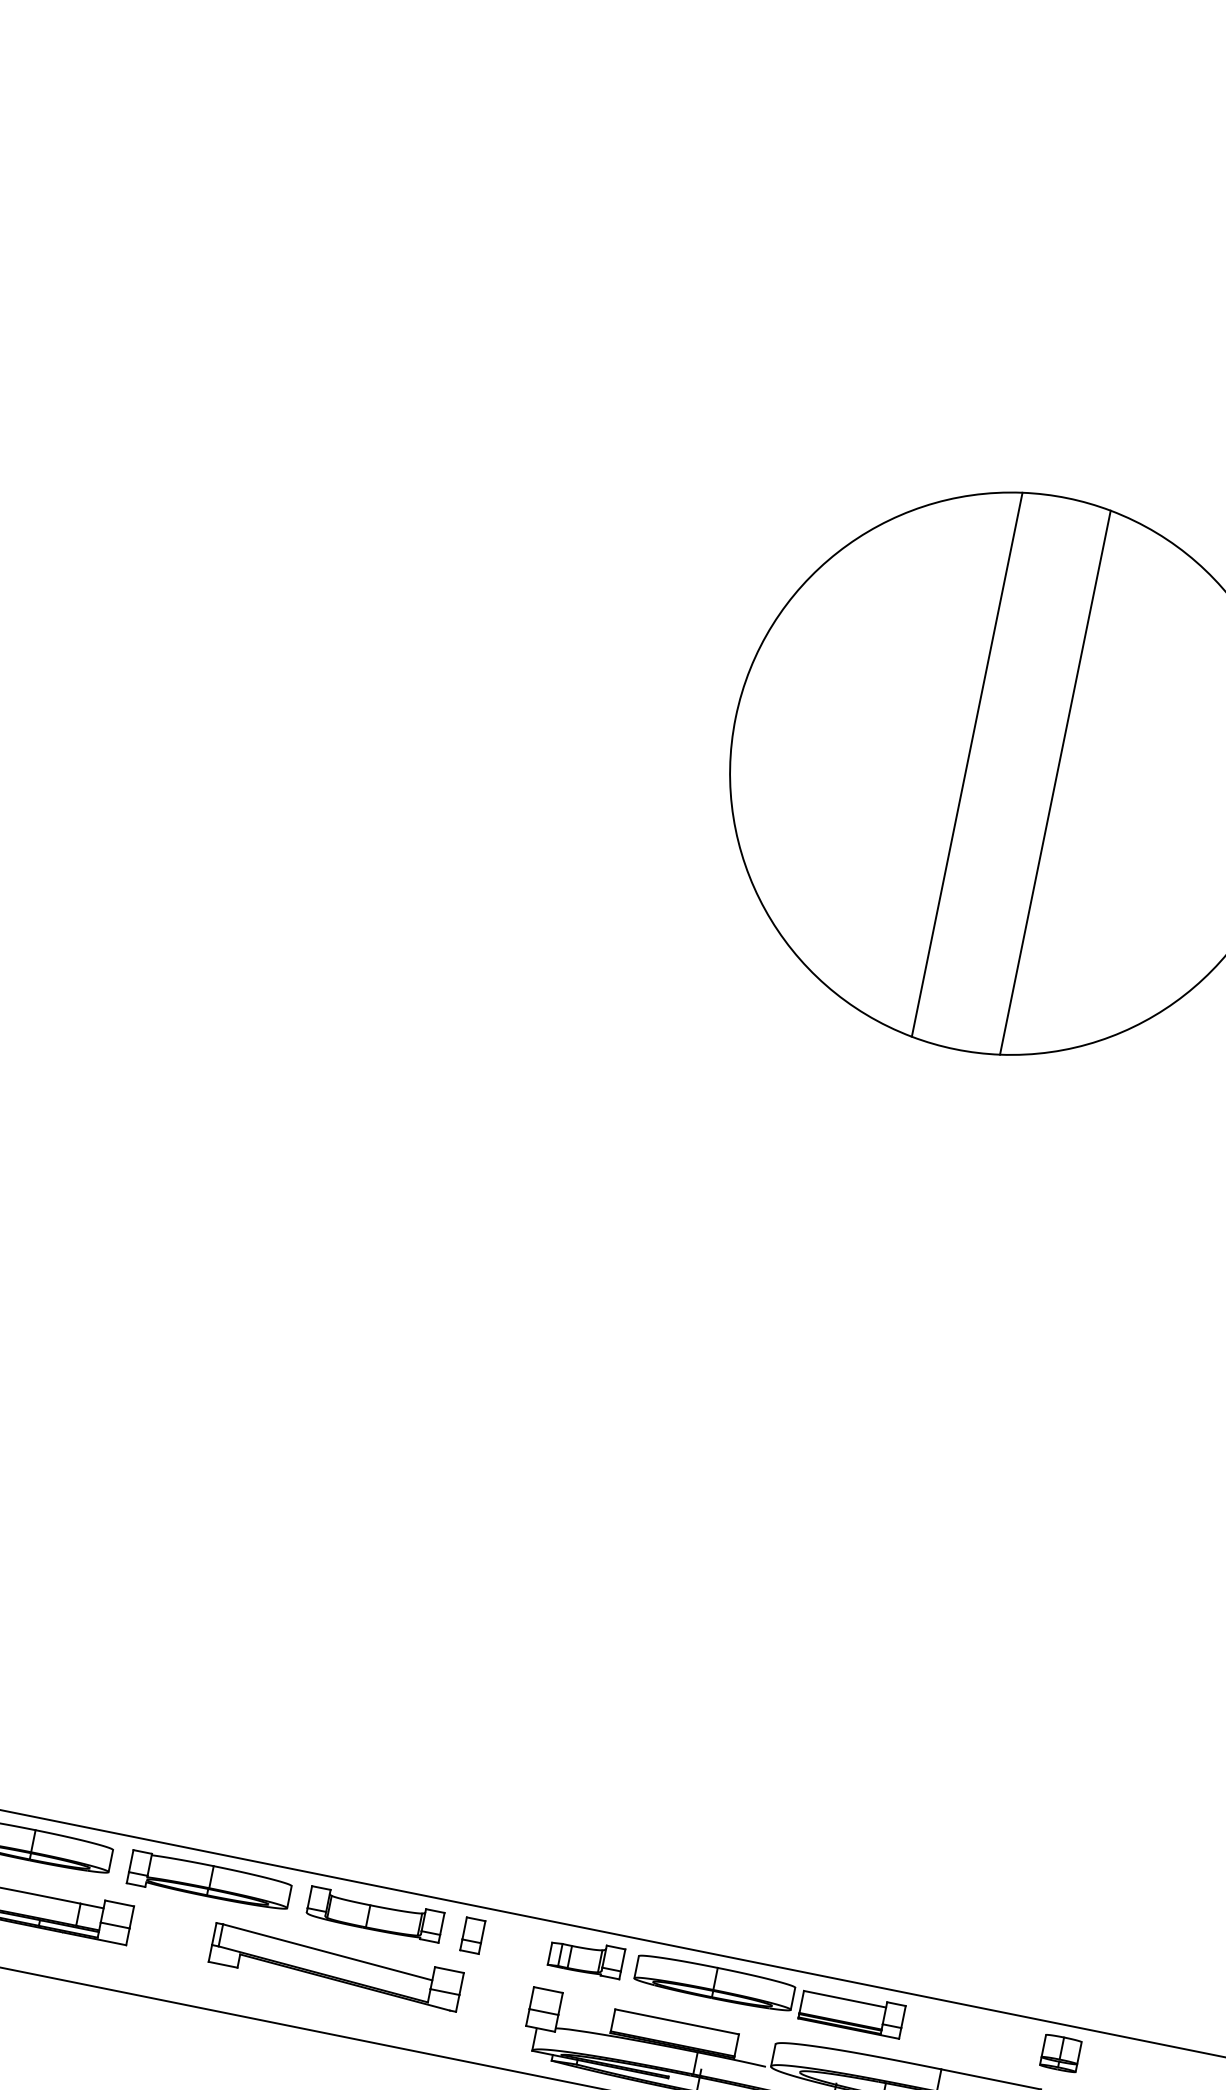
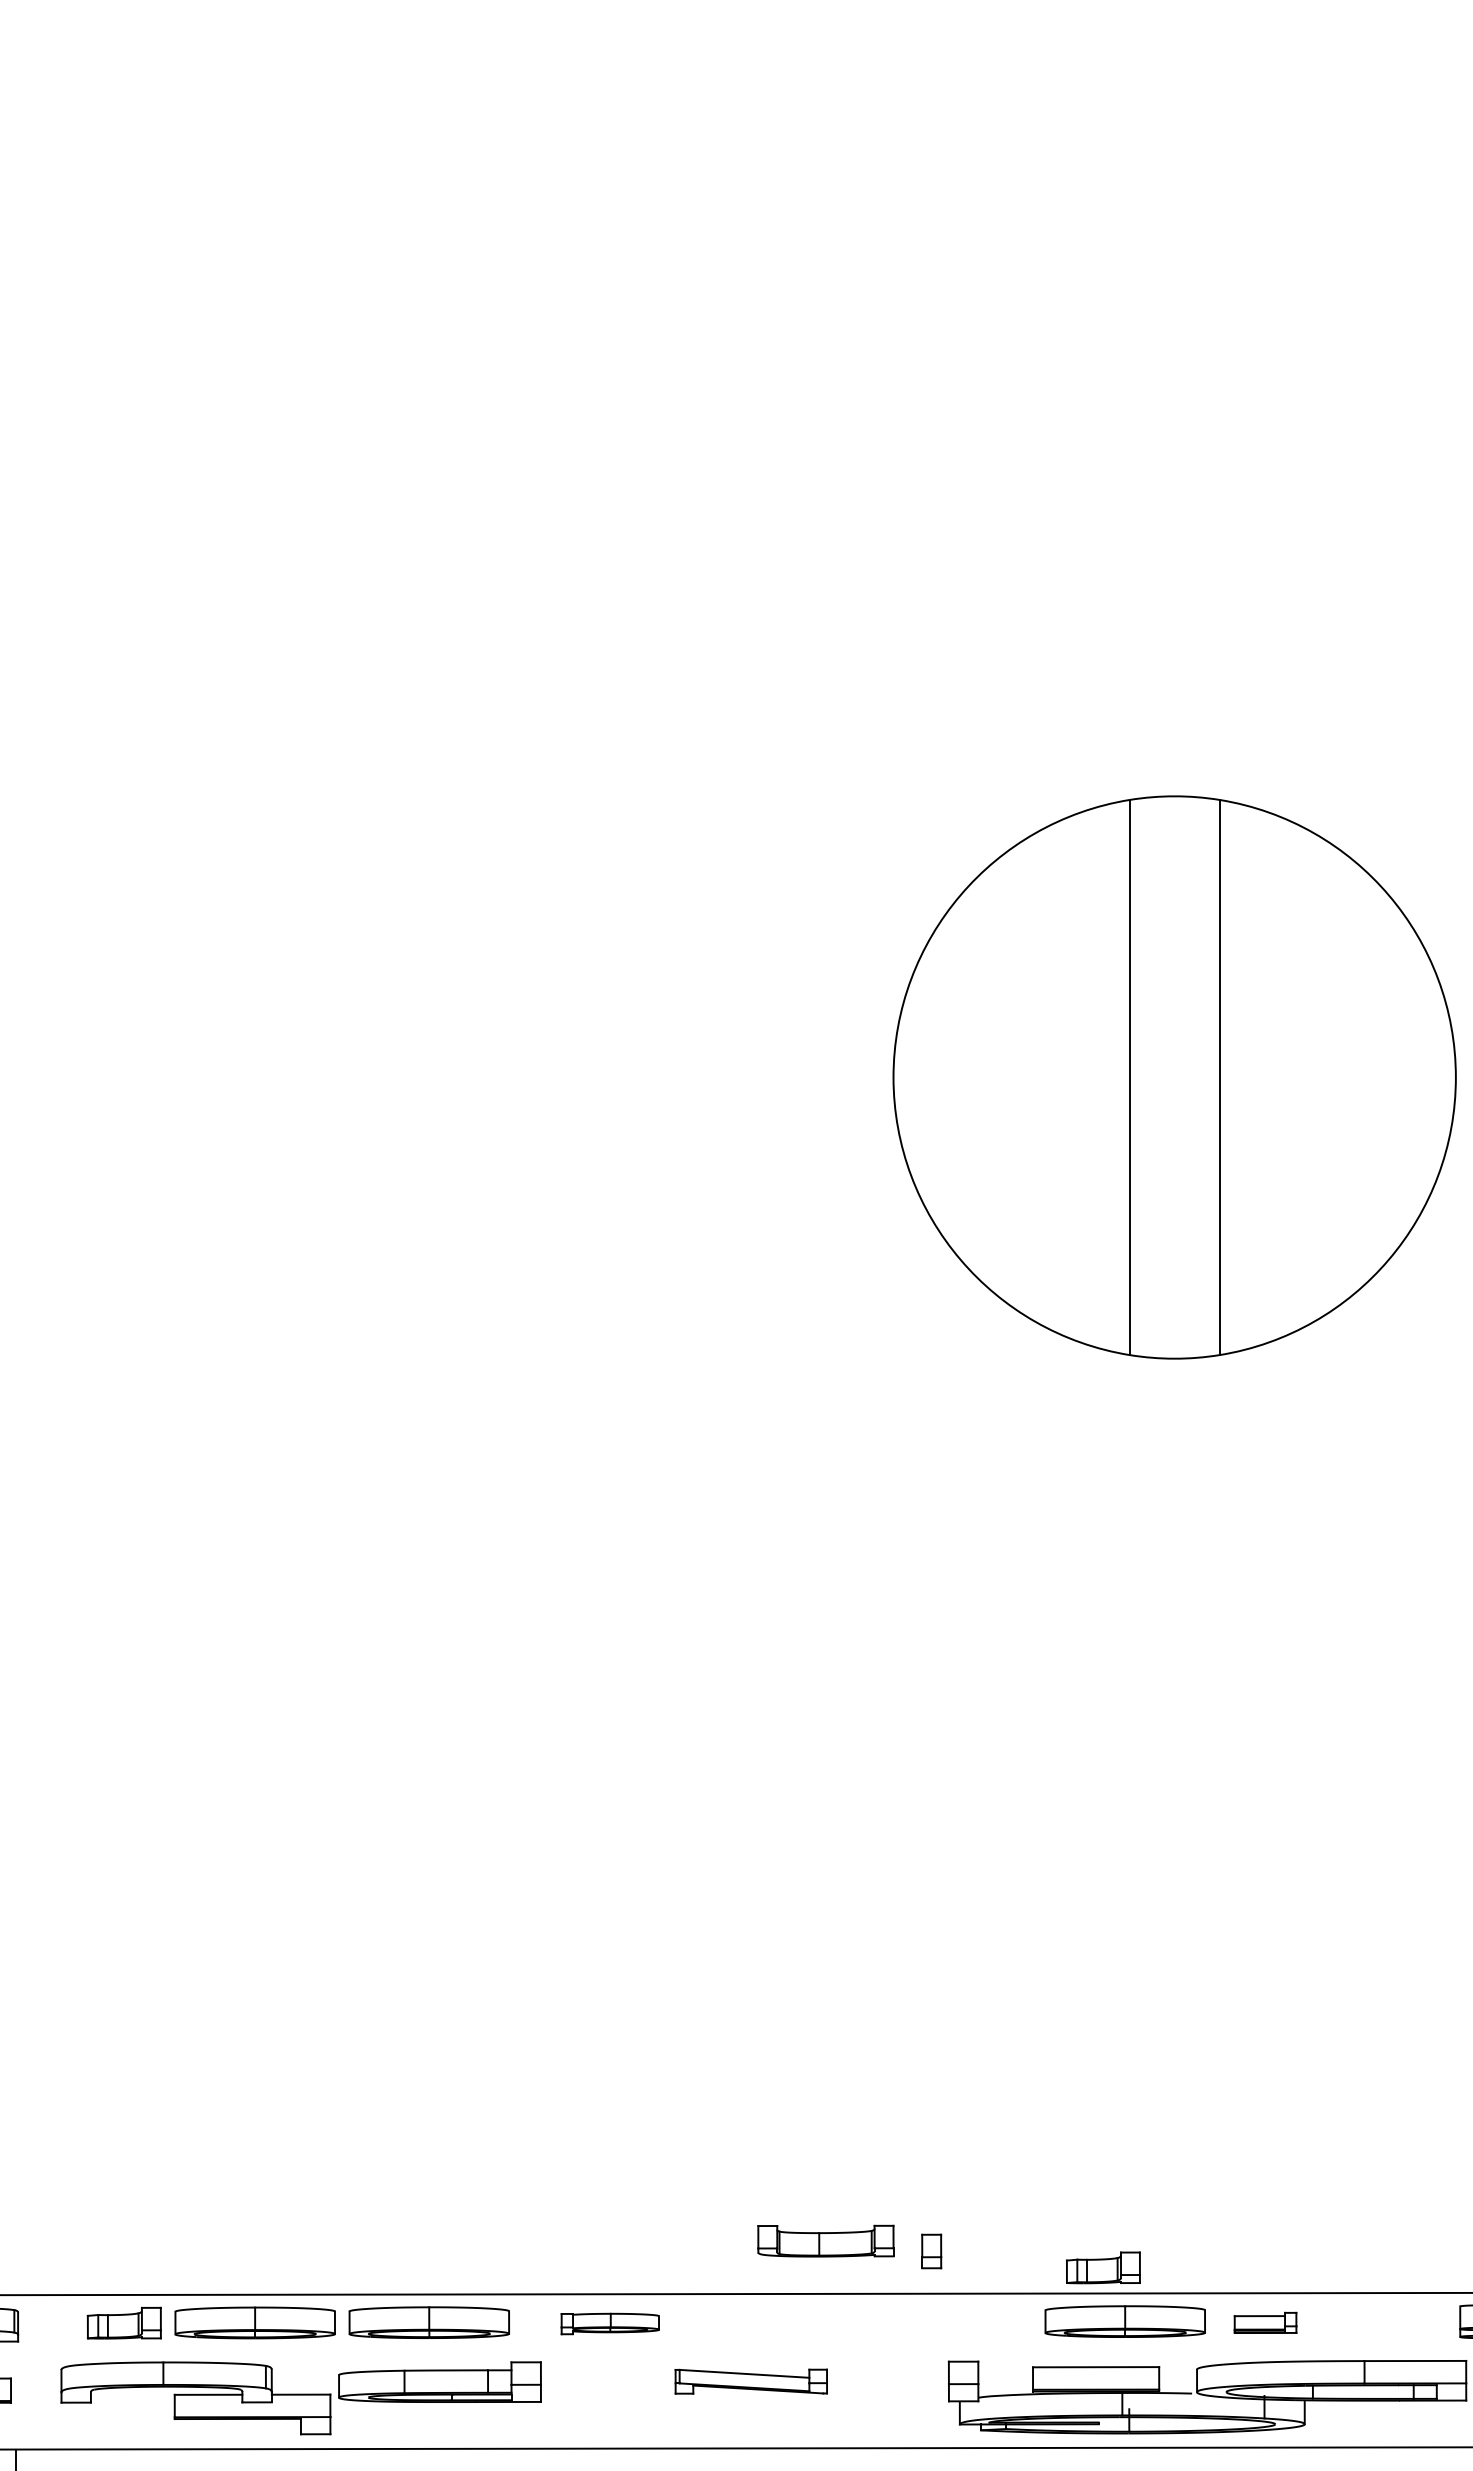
part: (210, 1882) -> (610, 2323), size x0.6
part: (375, 1913) -> (825, 2240), moved
part: (472, 1935) -> (931, 2251), moved
part: (586, 1956) -> (1103, 2267), moved
part: (336, 1967) -> (751, 2381), size x0.6
part: (852, 2011) -> (1265, 2322), size x0.6

